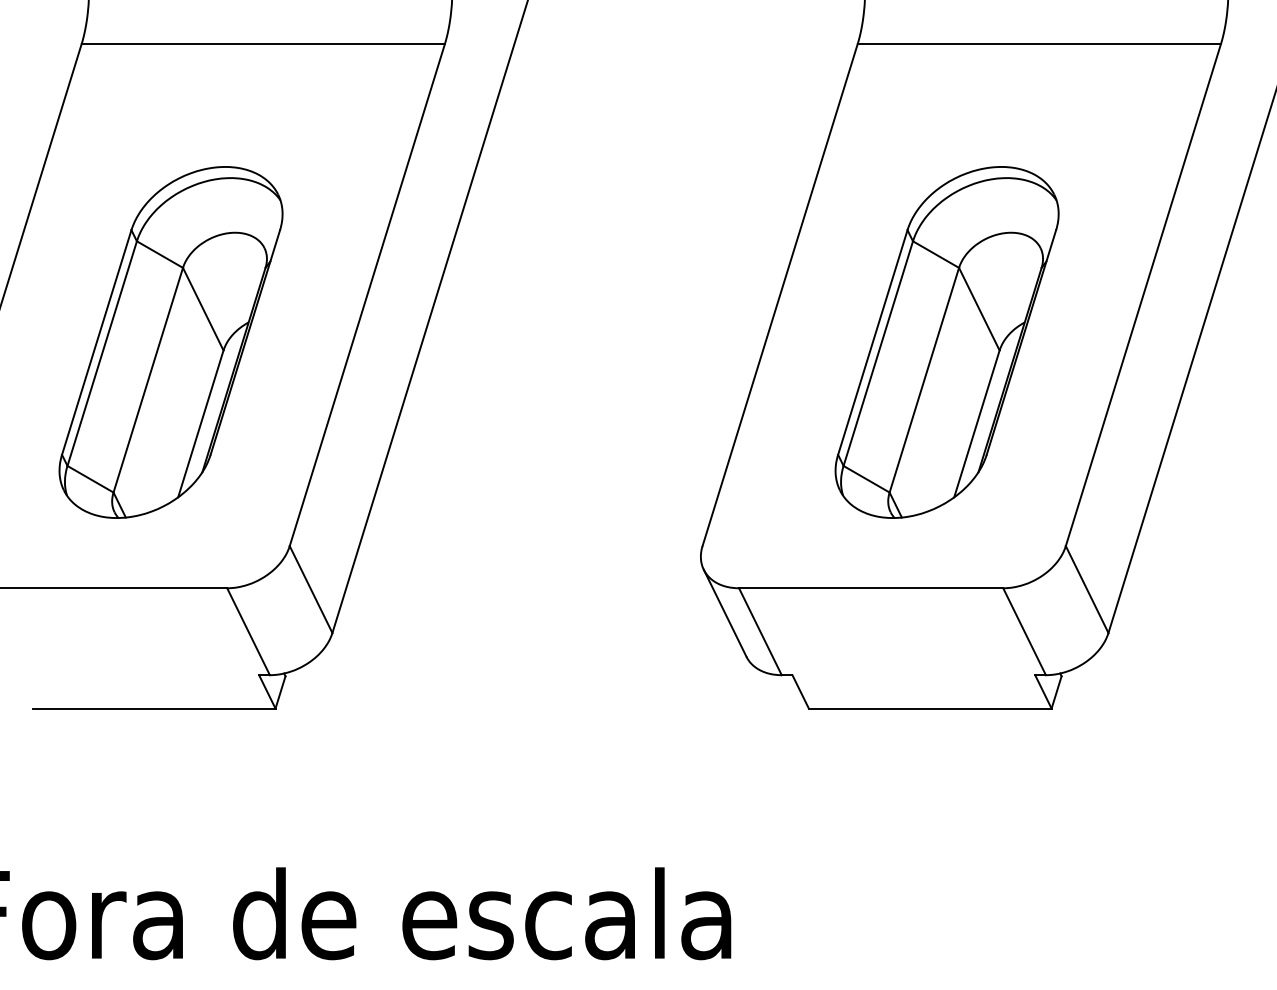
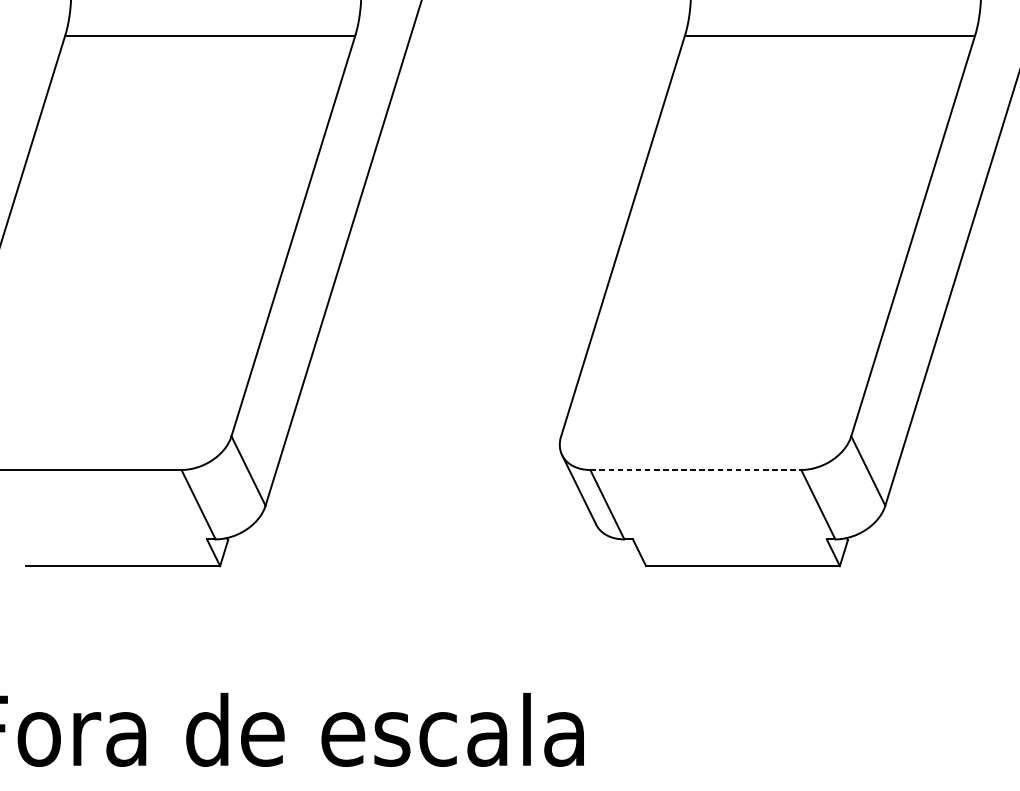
part: (170, 342) -> (136, 273), removed
part: (946, 342) -> (755, 273), removed
line: (871, 588) -> (696, 470), solid -> dashed

